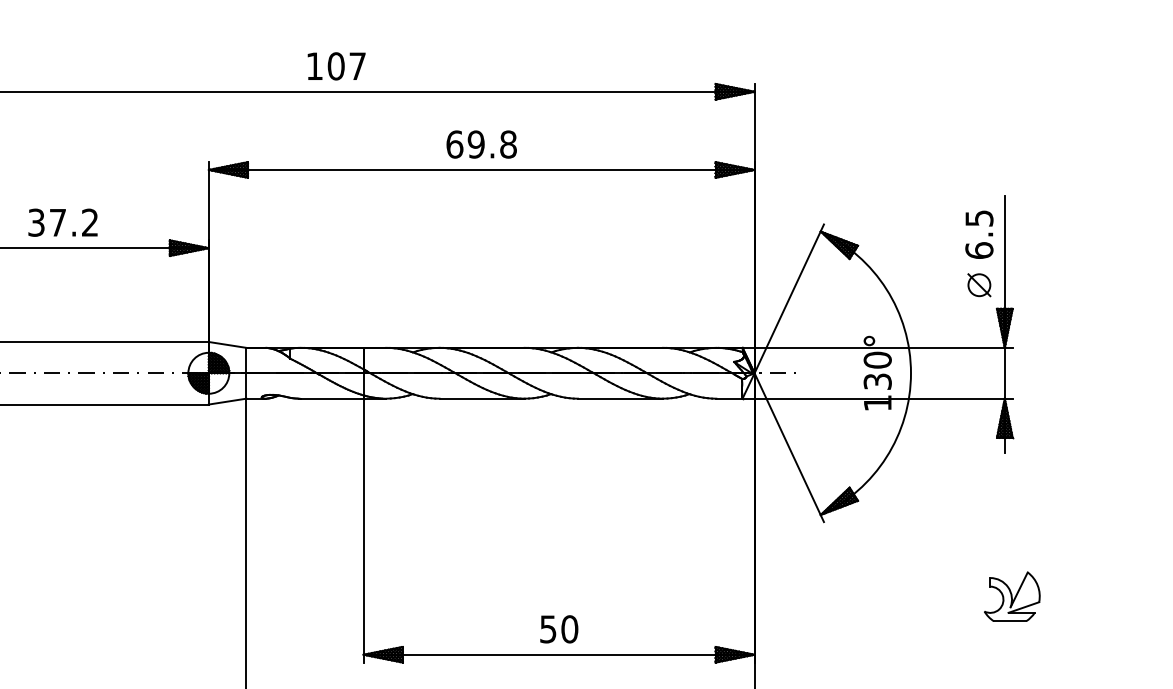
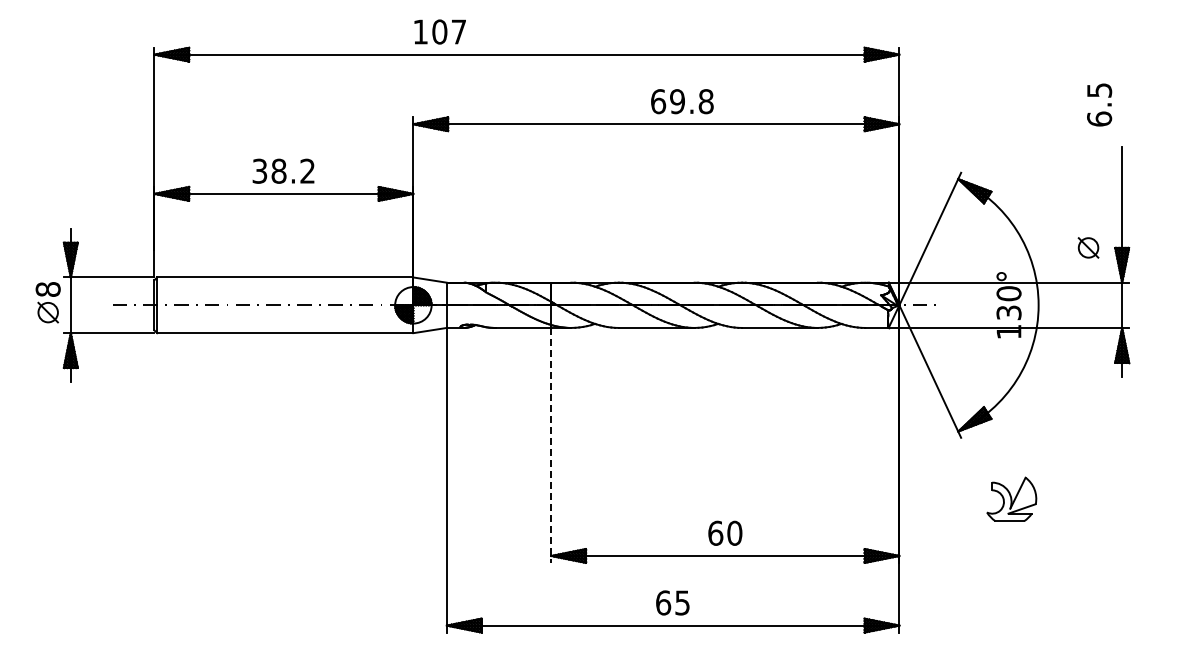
text: (335, 65) -> (439, 31), moved
text: (481, 144) -> (682, 101), moved
text: (57, 221) -> (278, 170), 37.2 -> 38.2
text: (979, 234) -> (1099, 104), moved
part: (979, 284) -> (1088, 247), moved
line: (363, 530) -> (551, 445), solid -> dashed
part: (1011, 595) -> (1011, 498), moved
text: (548, 628) -> (715, 532), 50 -> 60

